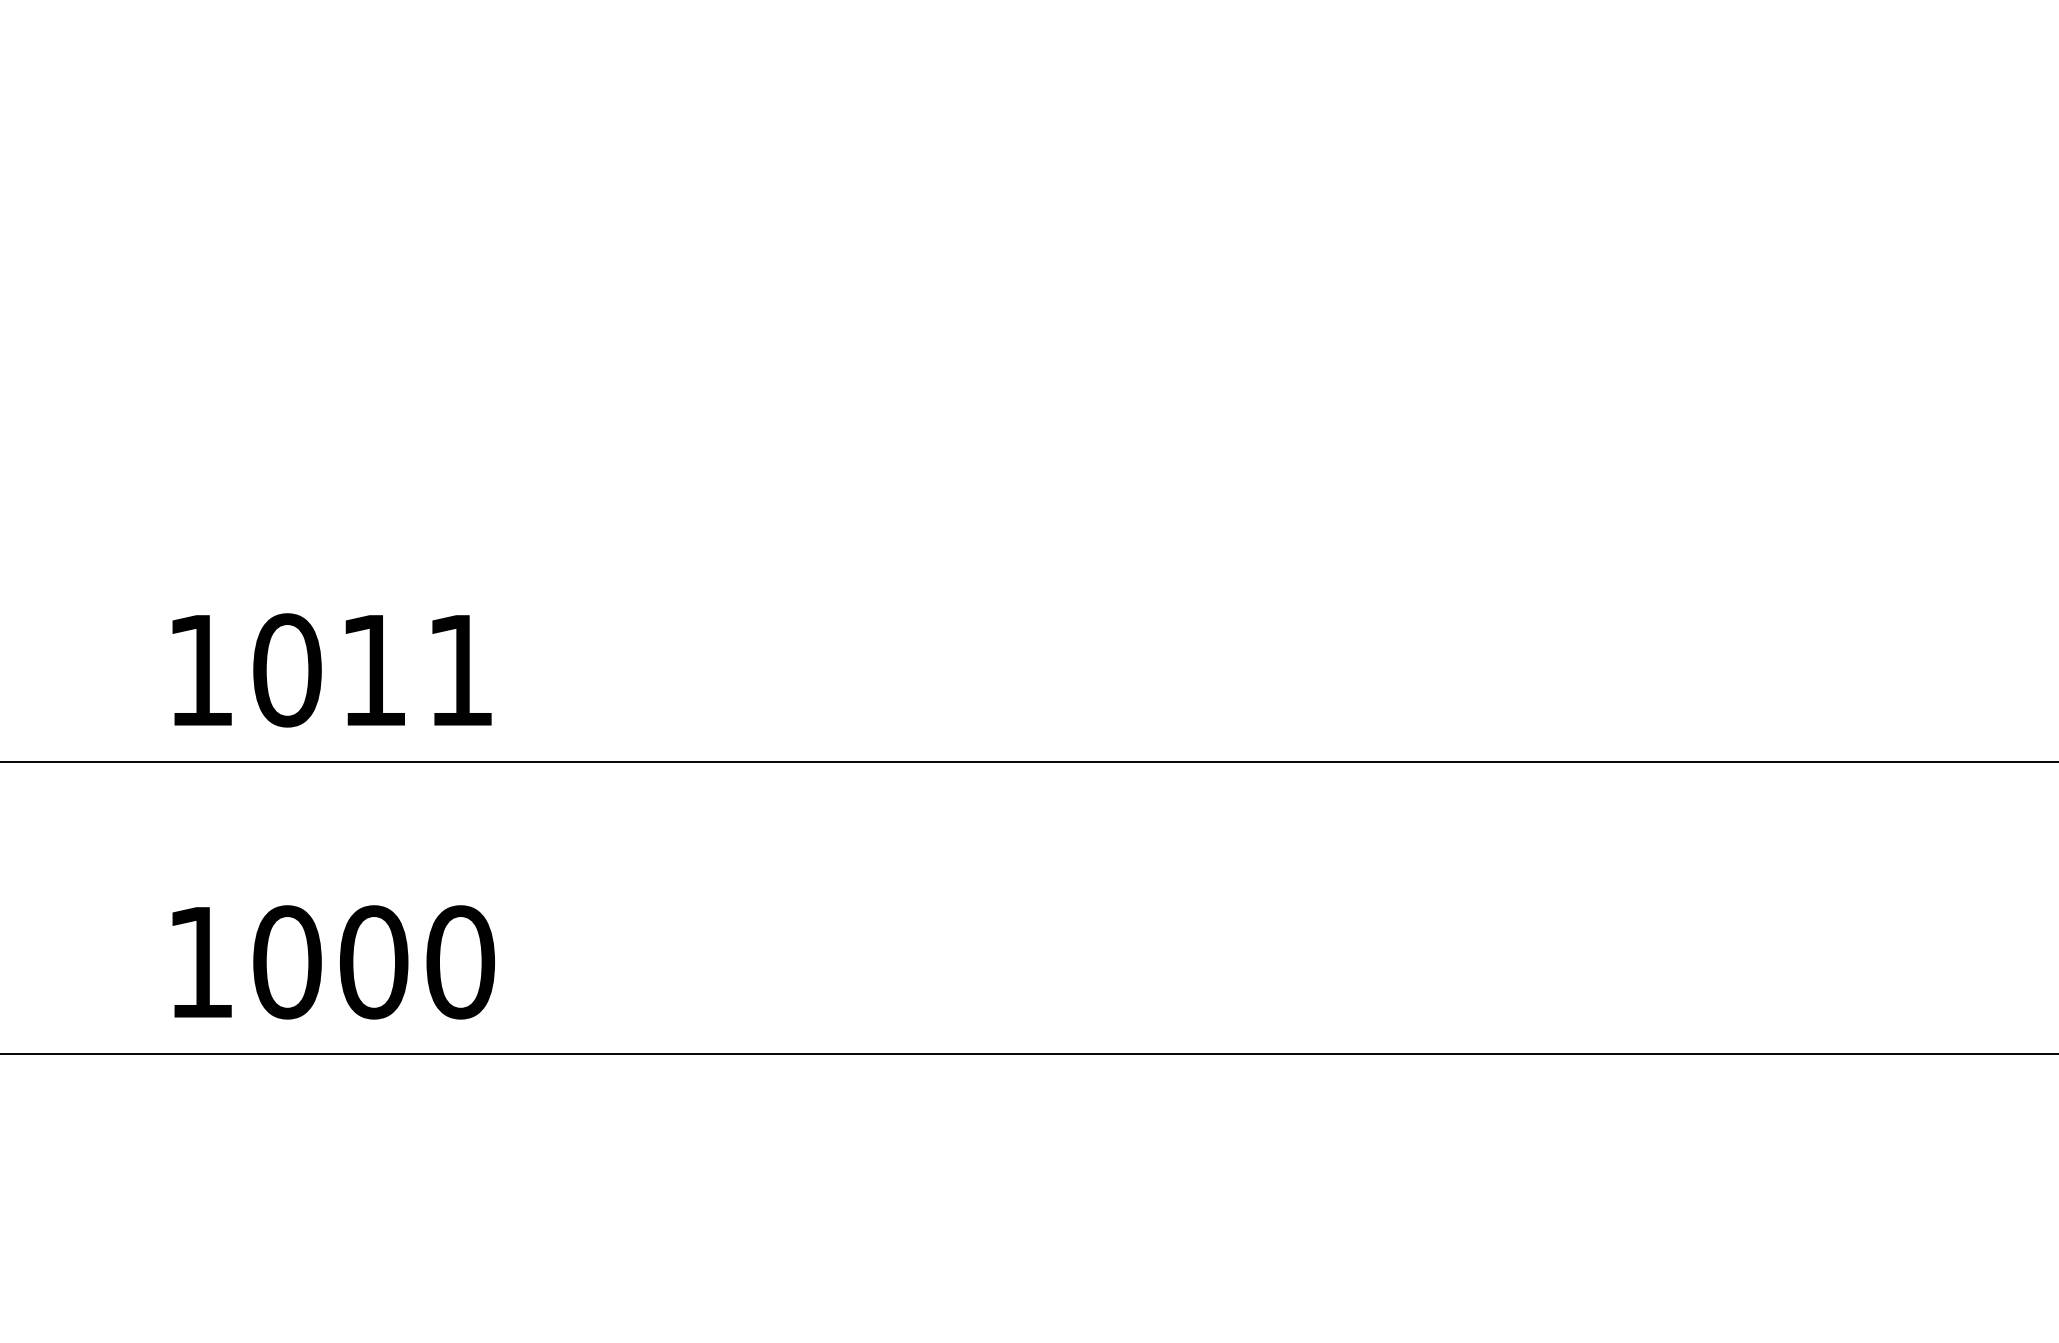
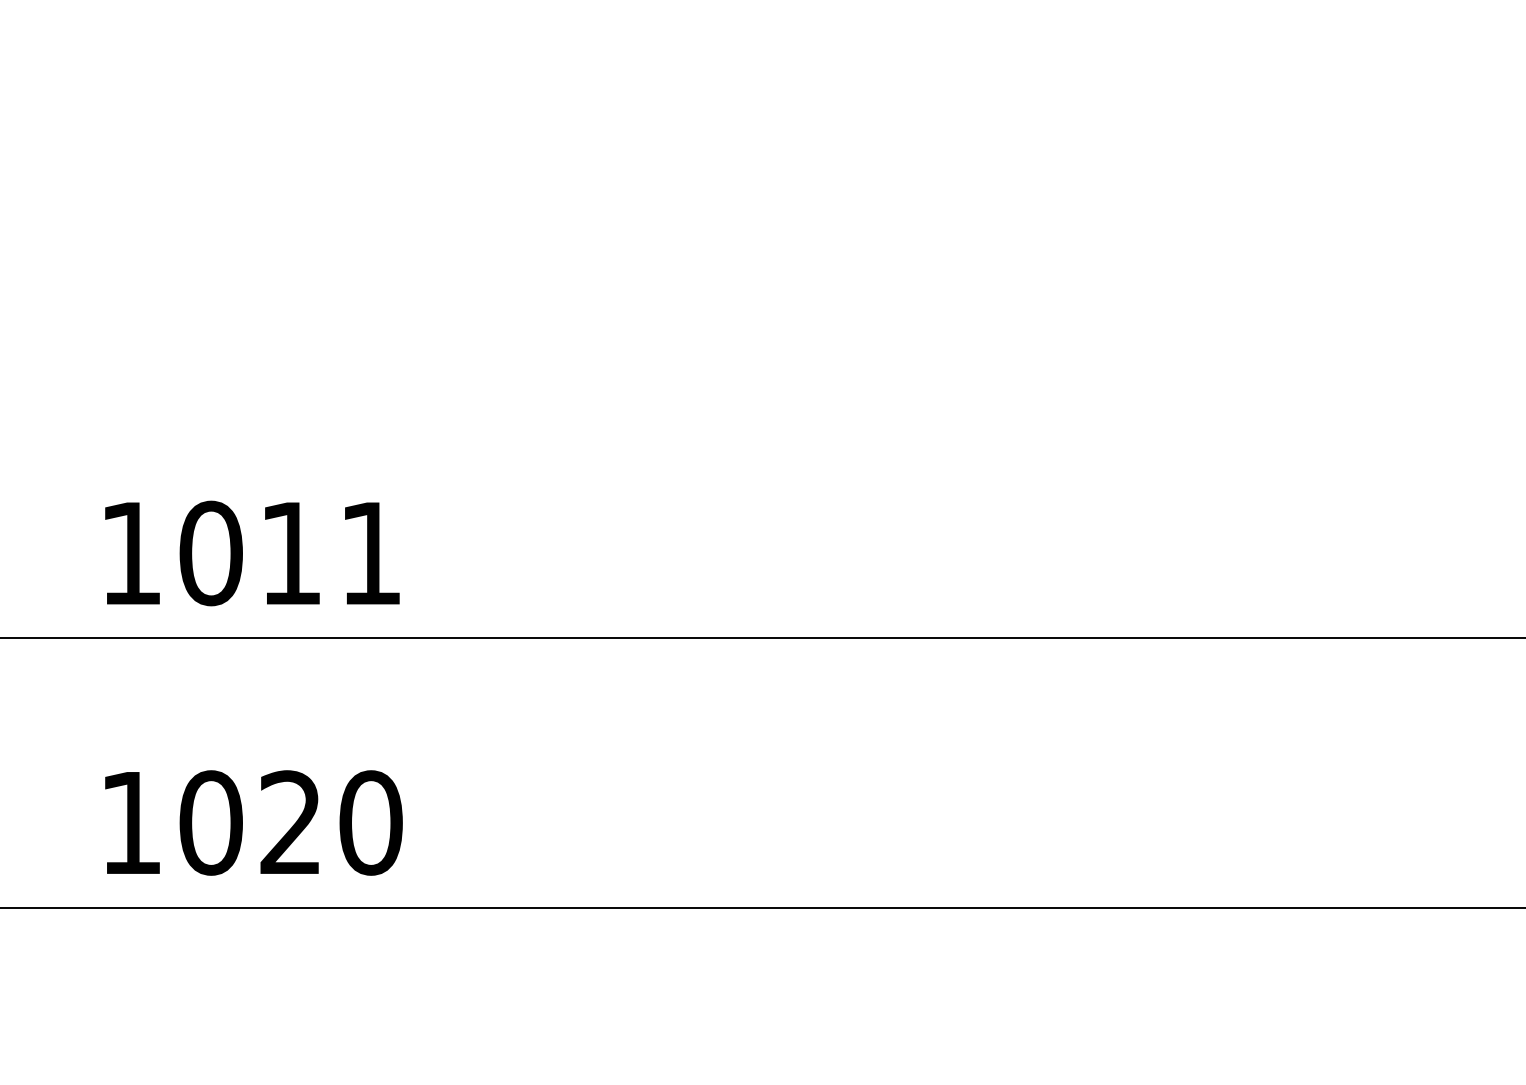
text: (374, 962) -> (291, 823), 1000 -> 1020

